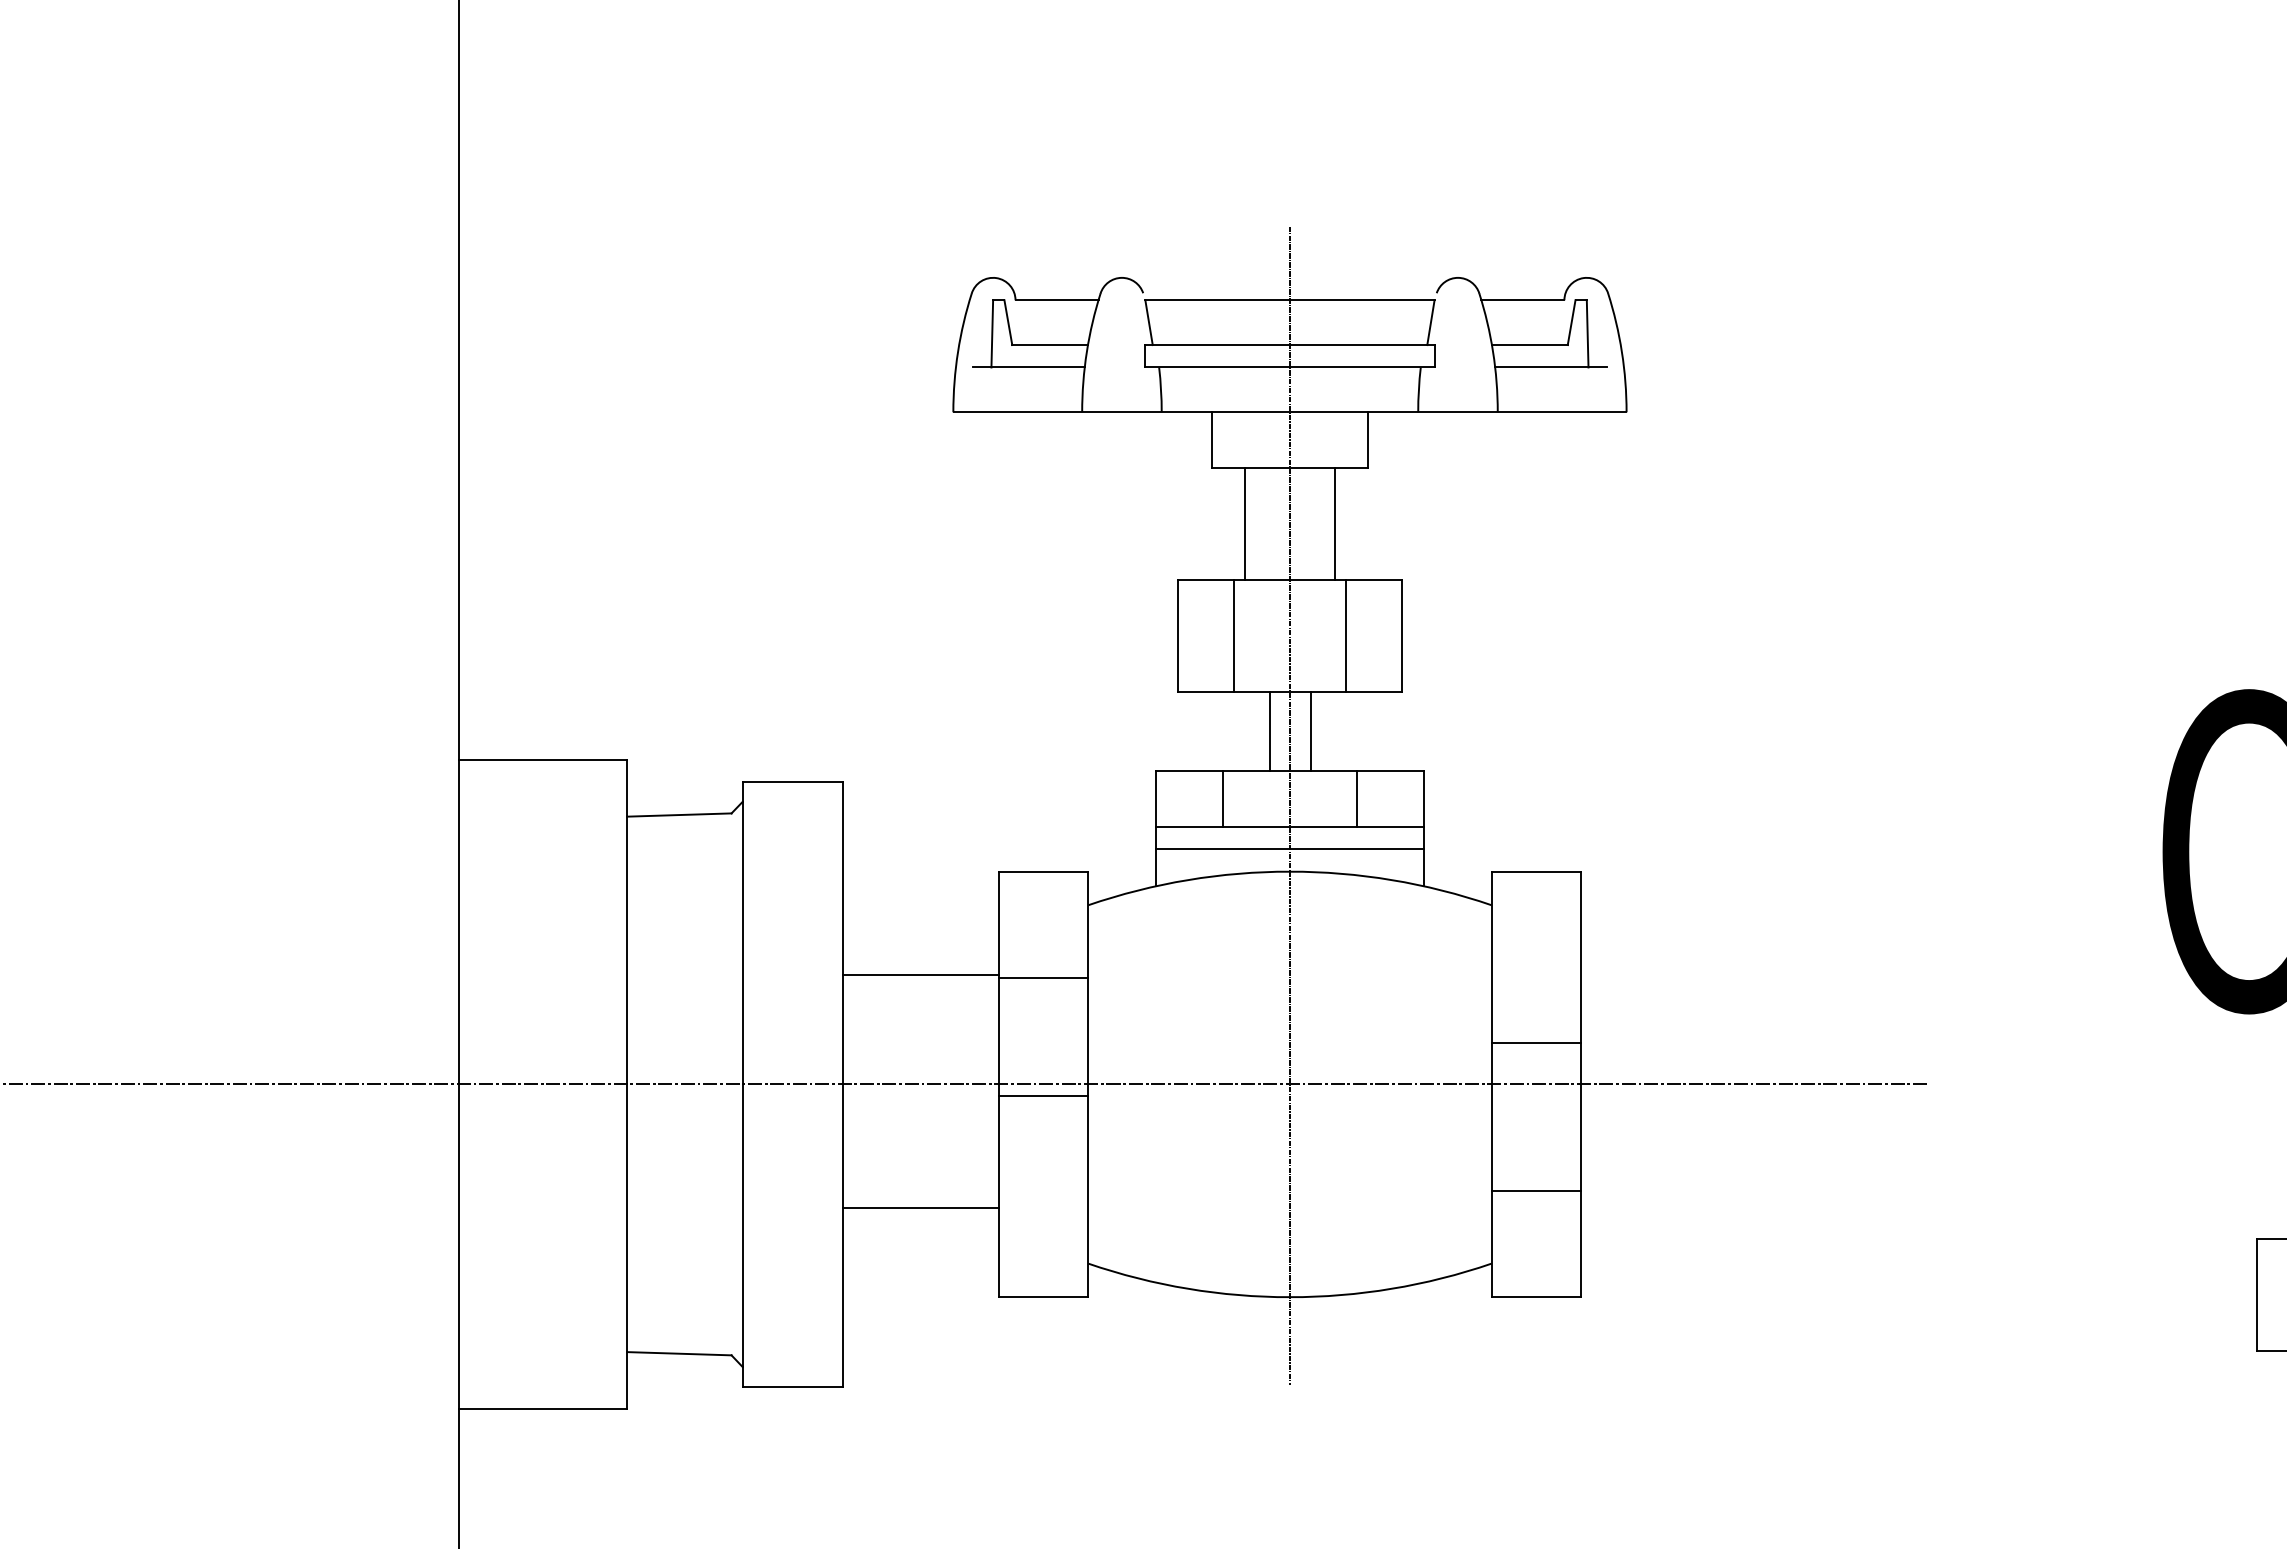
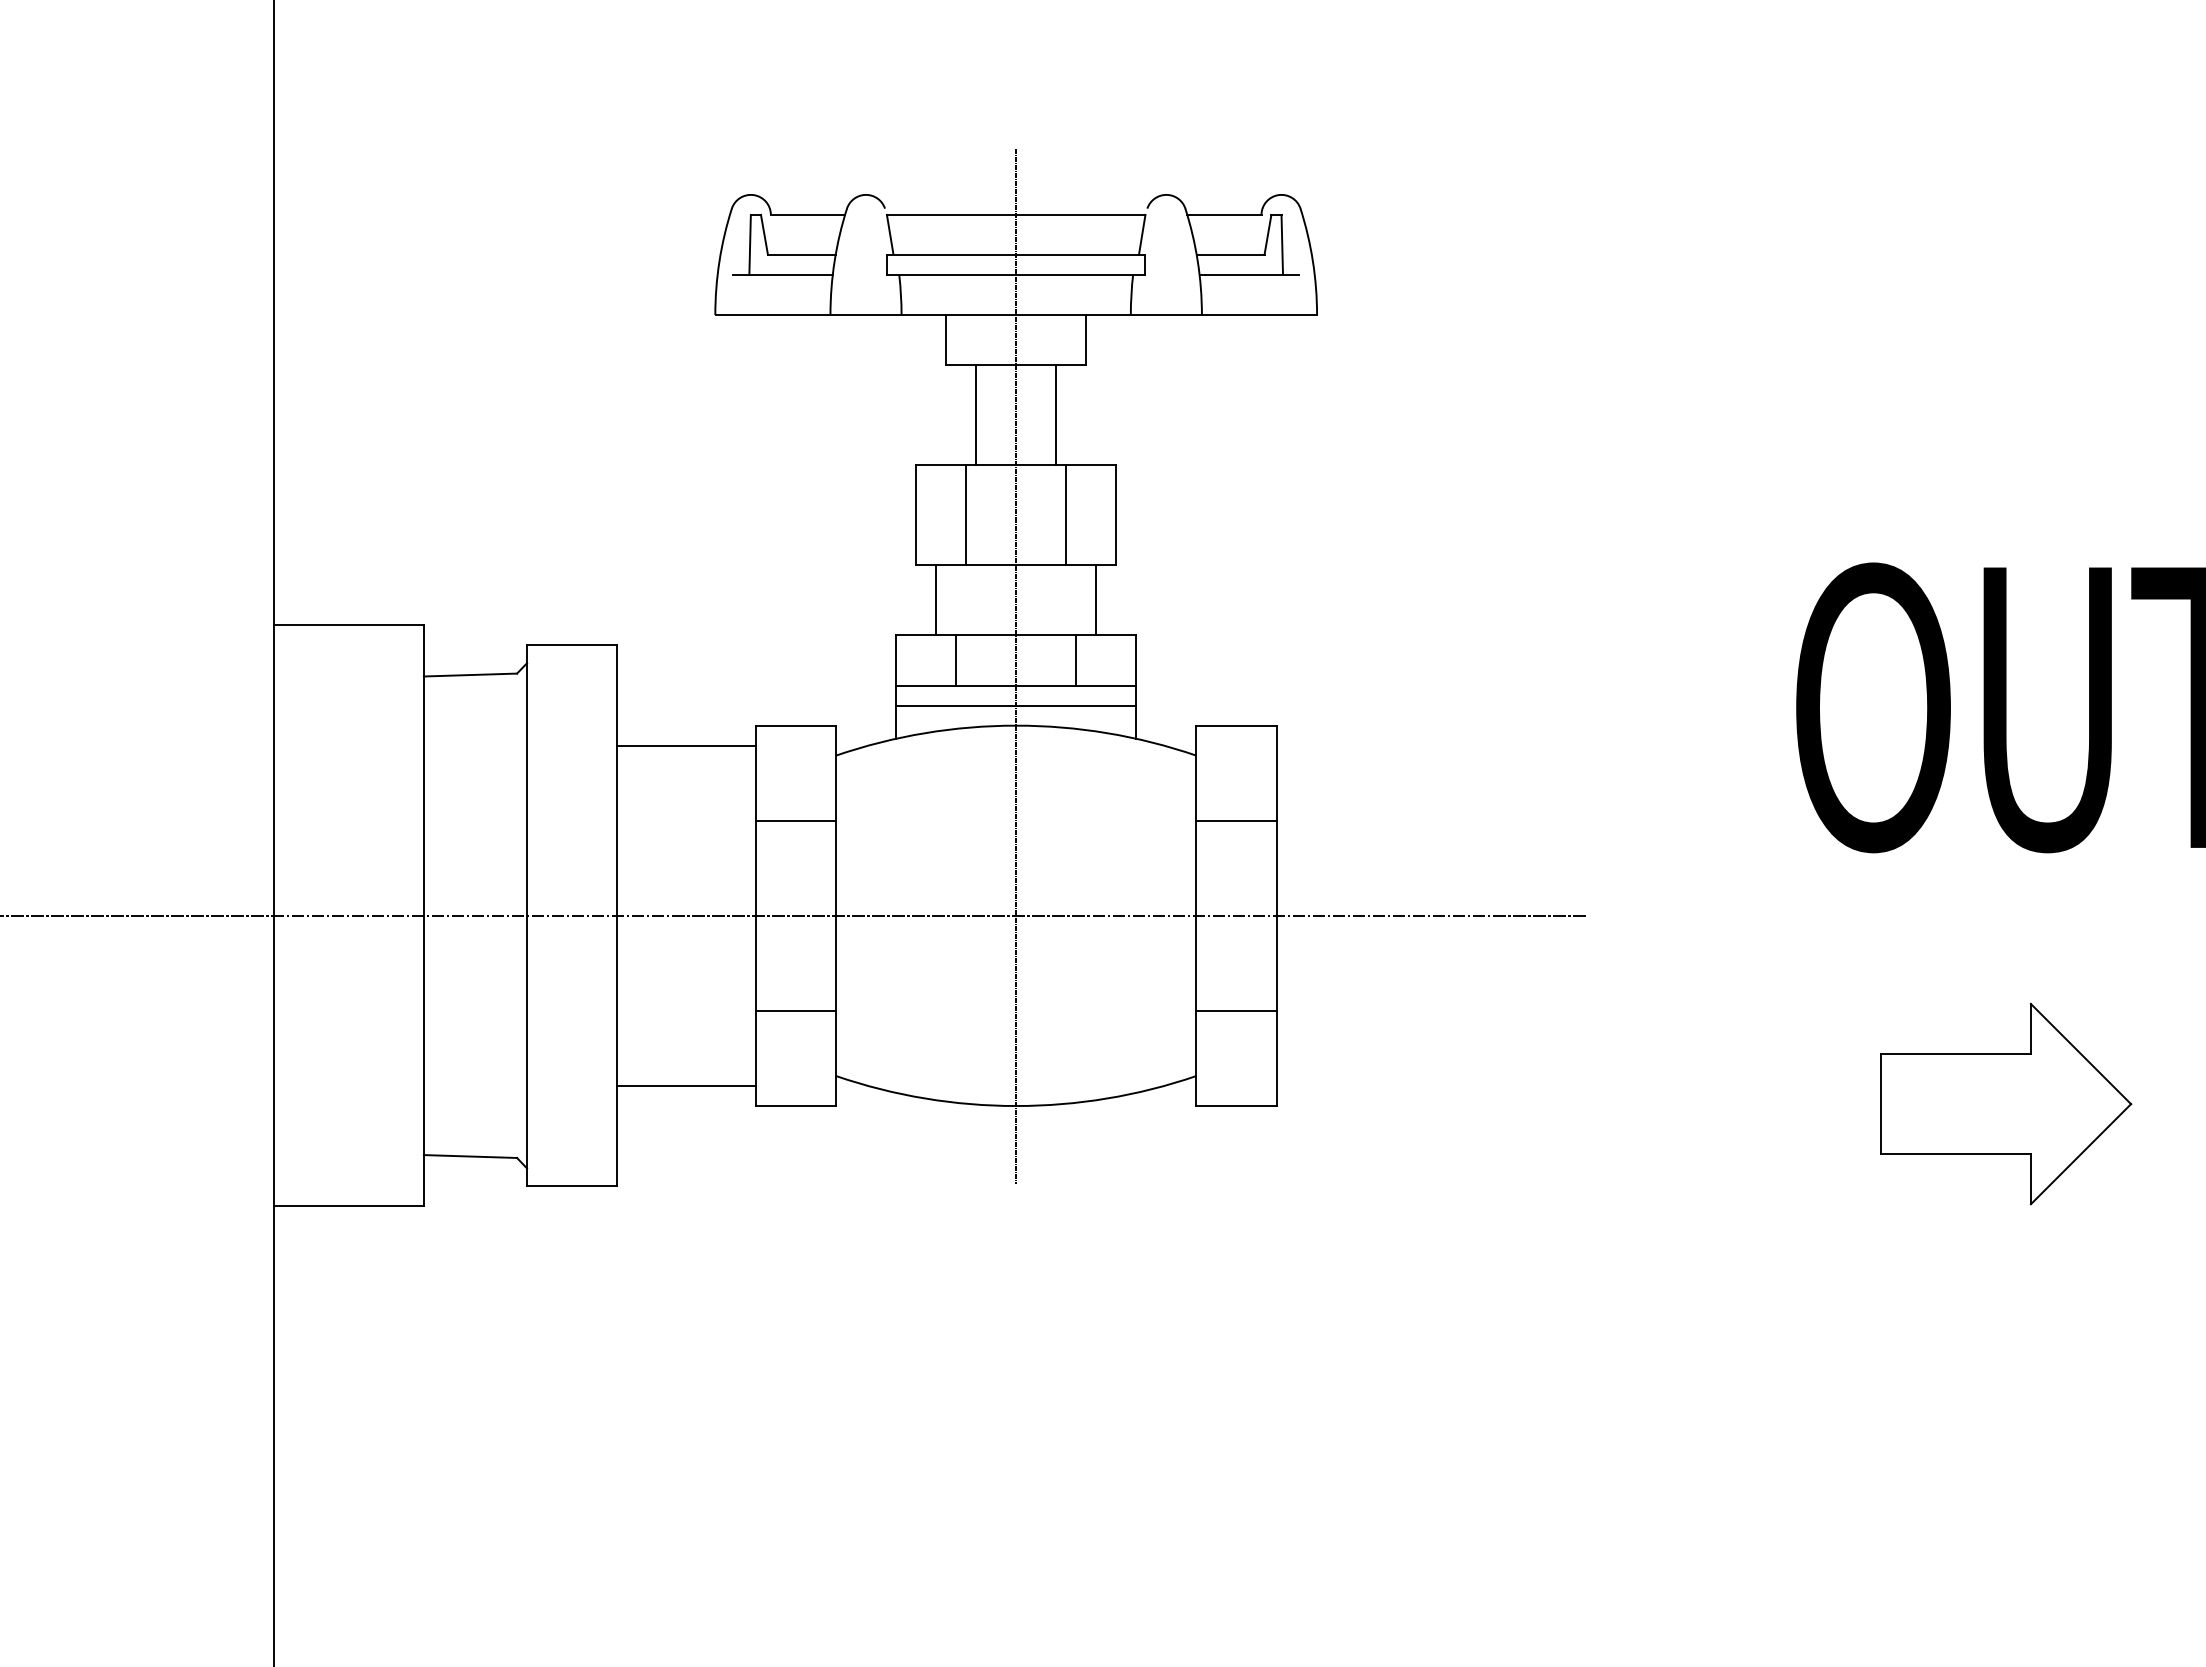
line: (1270, 731) -> (936, 600), moved
line: (1311, 731) -> (1096, 600), moved
line: (921, 974) -> (686, 745), moved
line: (1536, 1042) -> (1236, 820), moved
line: (1043, 1095) -> (795, 1010), moved
line: (921, 1208) -> (686, 1086), moved

